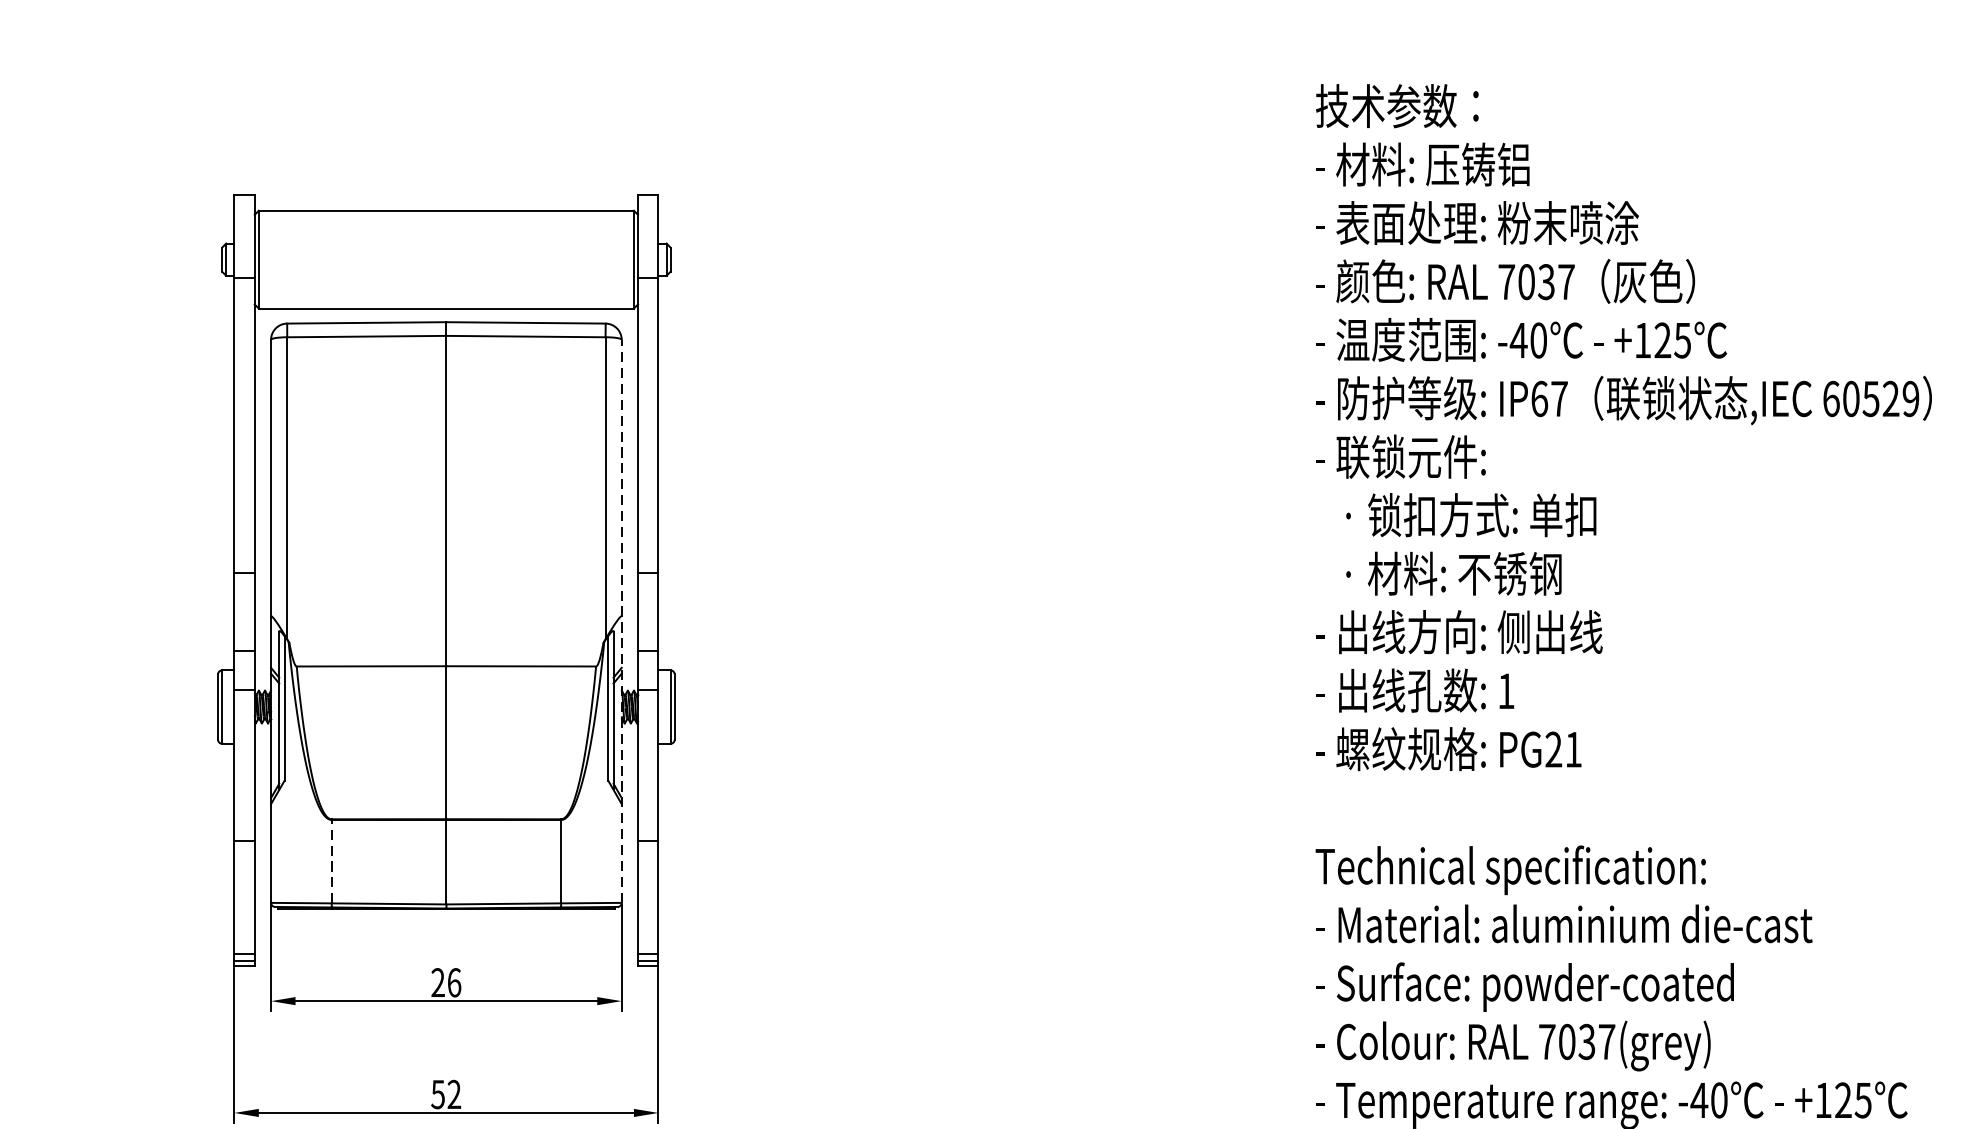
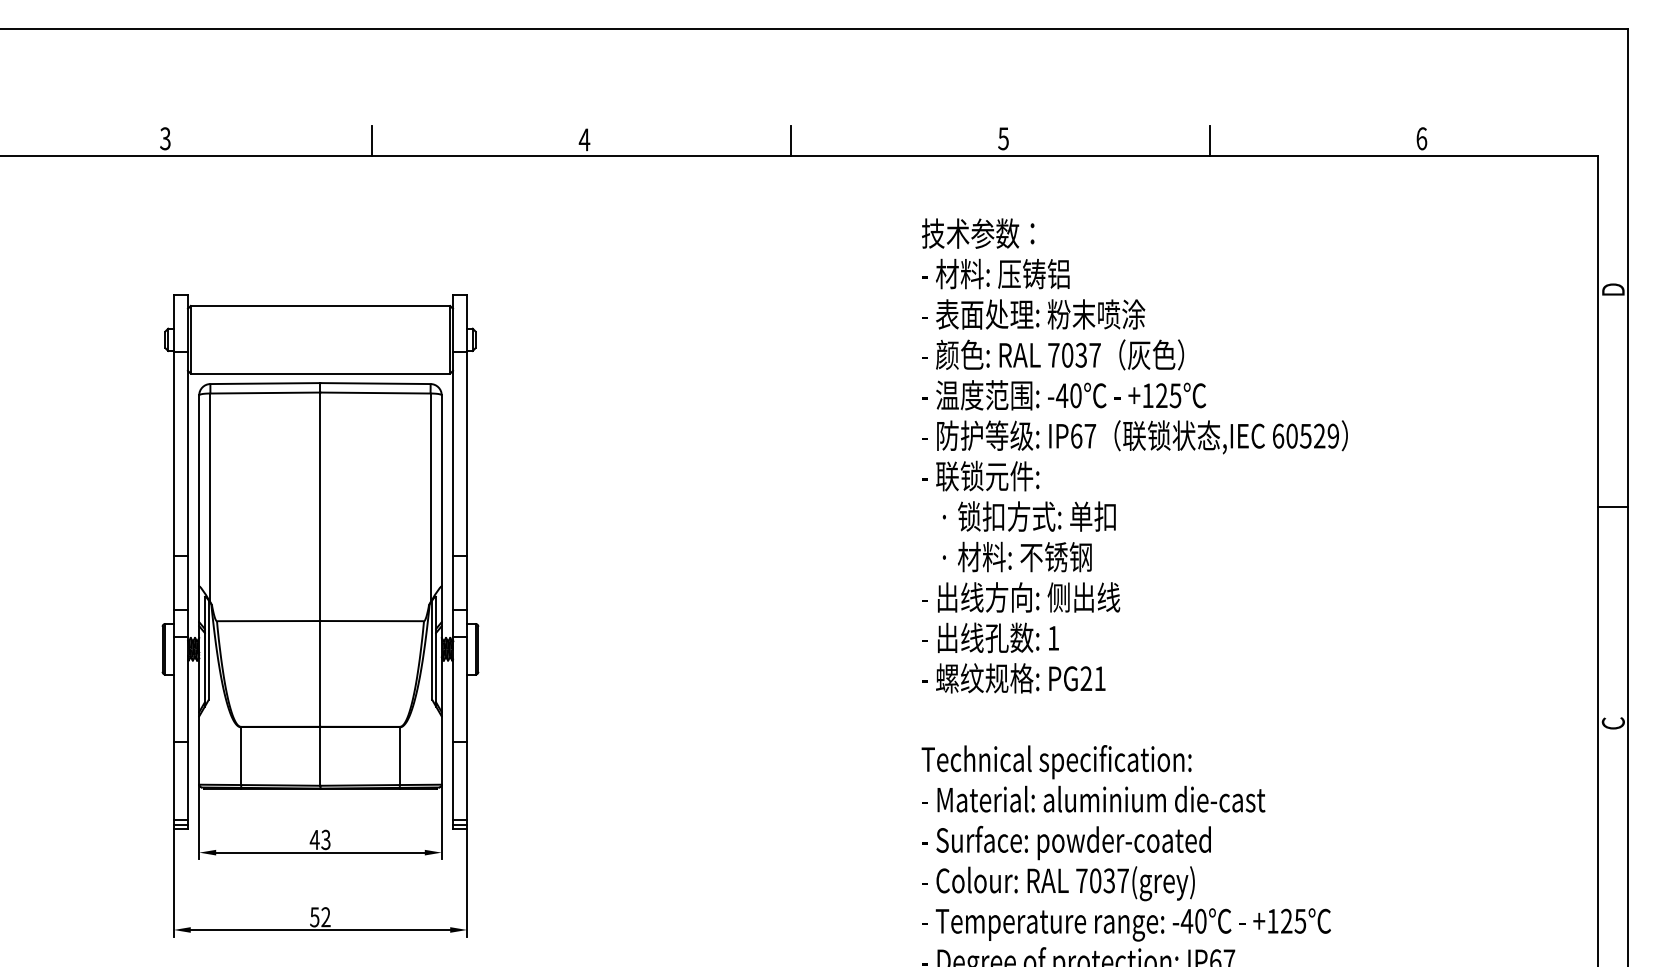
line: (621, 622) -> (441, 590), dashed -> solid
line: (332, 862) -> (241, 756), dashed -> solid
text: (444, 982) -> (319, 839), 26 -> 43

